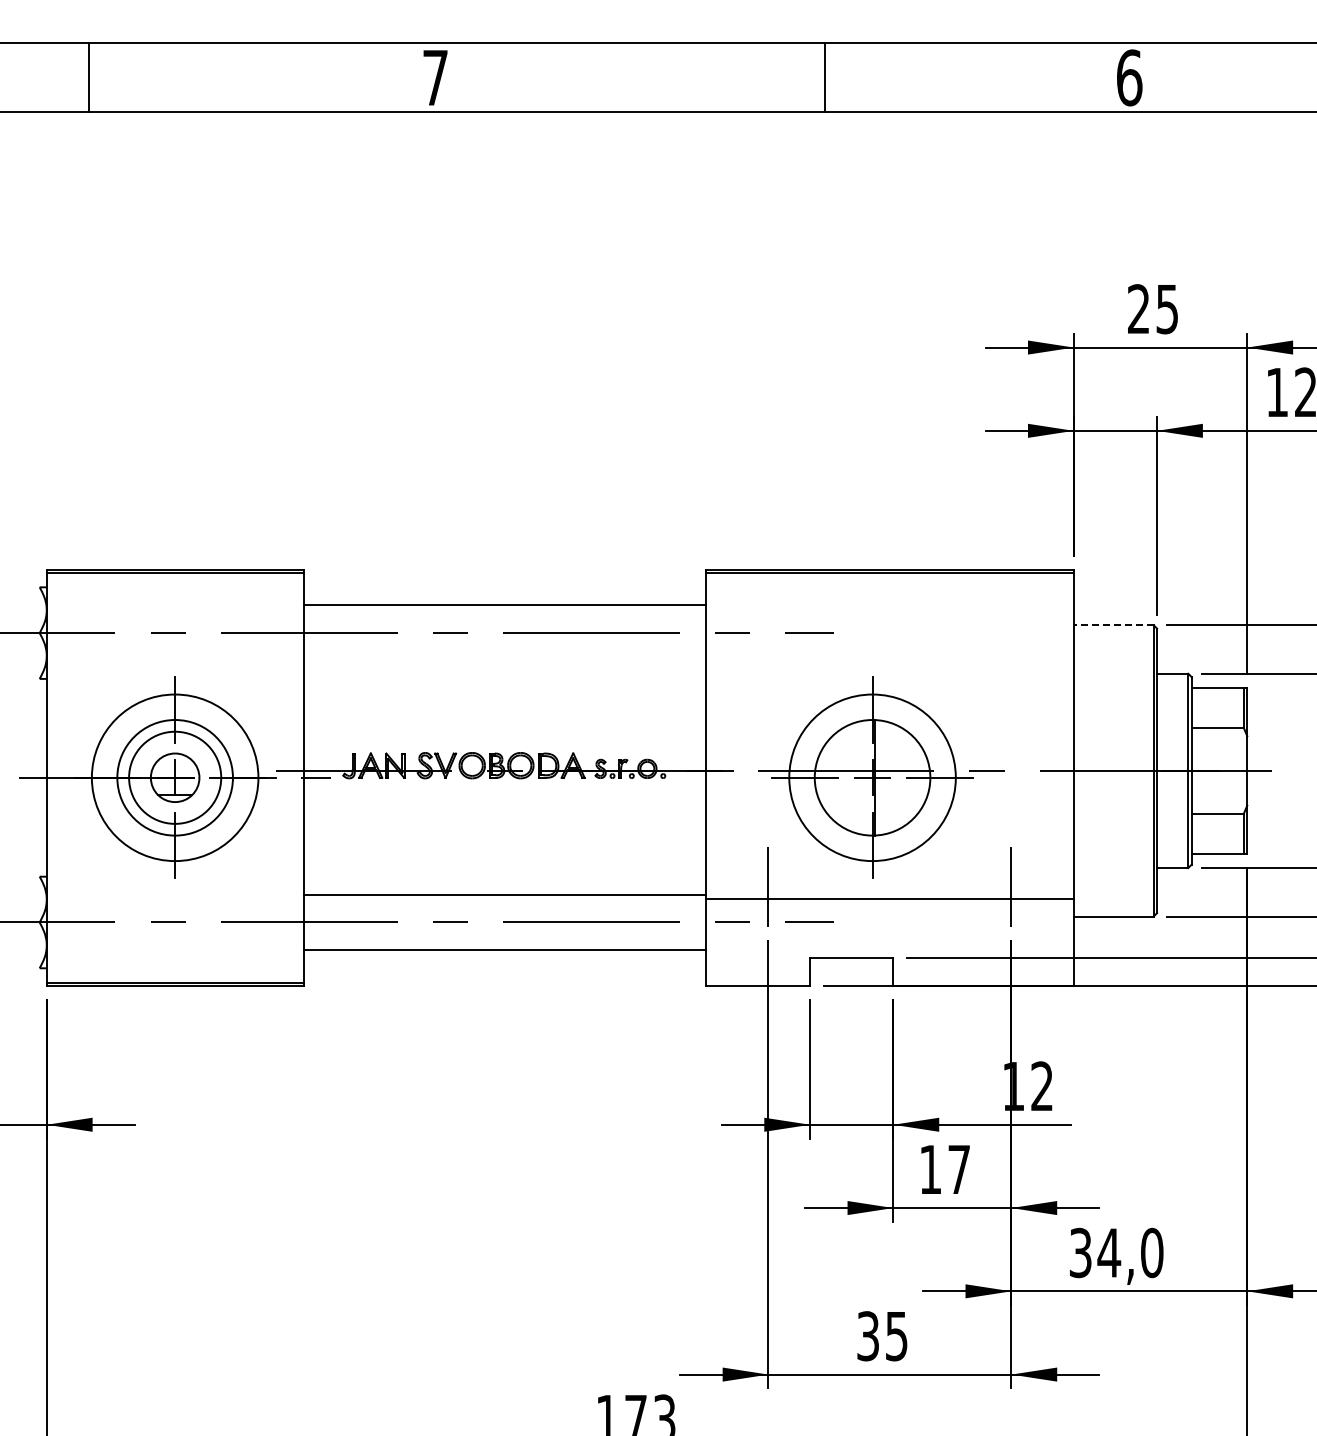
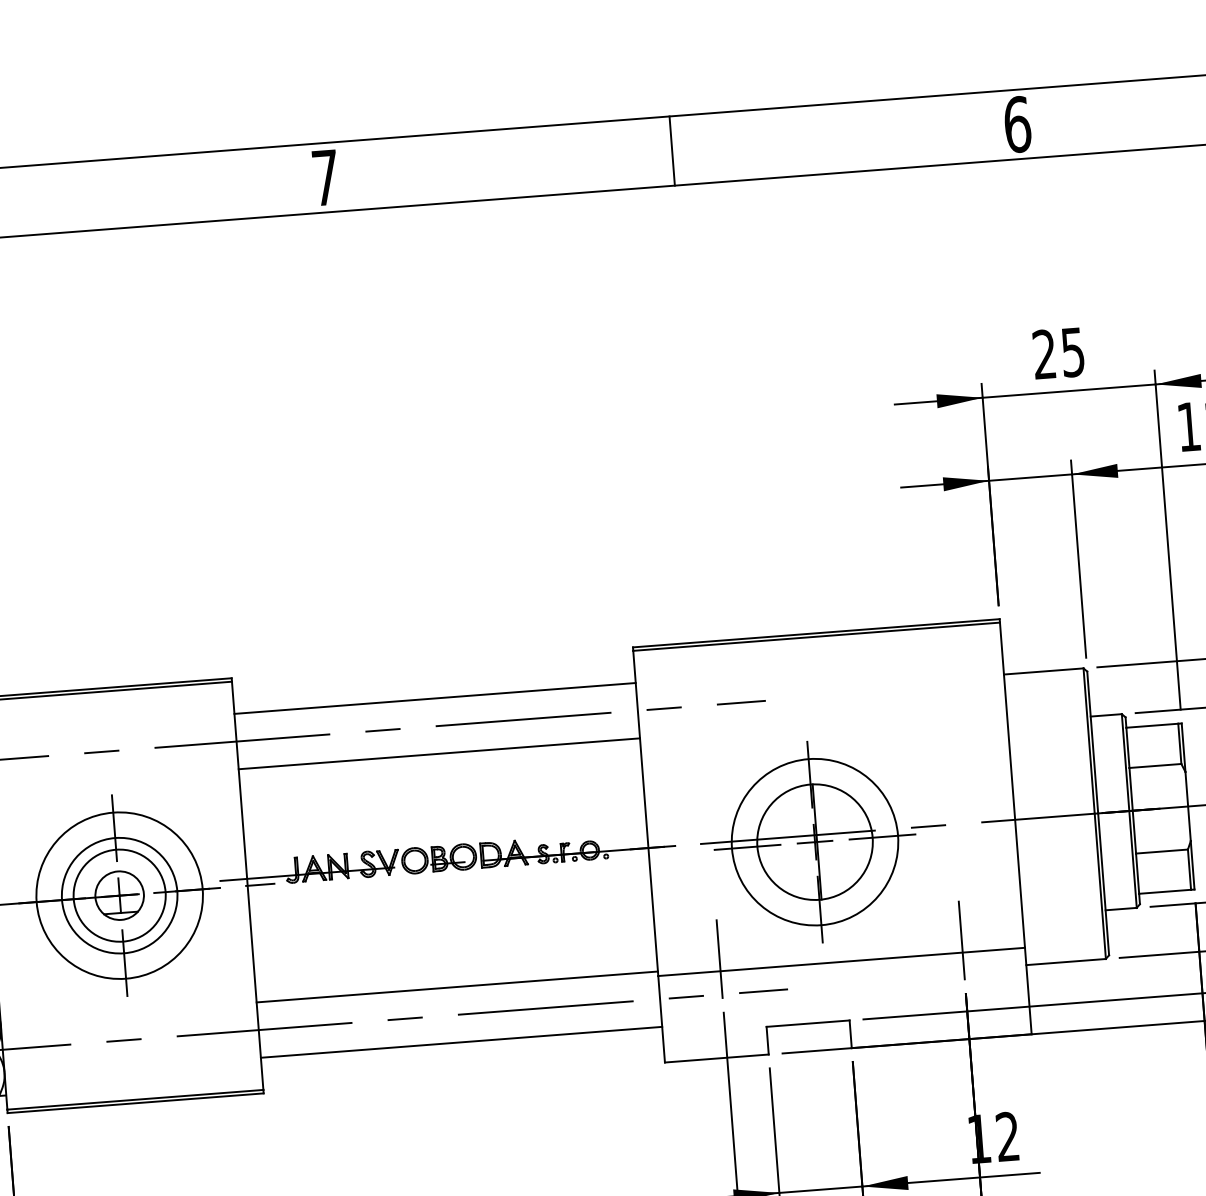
line: (825, 77) -> (672, 150), moved
line: (1113, 625) -> (1043, 671), dashed -> solid
line: (504, 660) -> (439, 753), added

